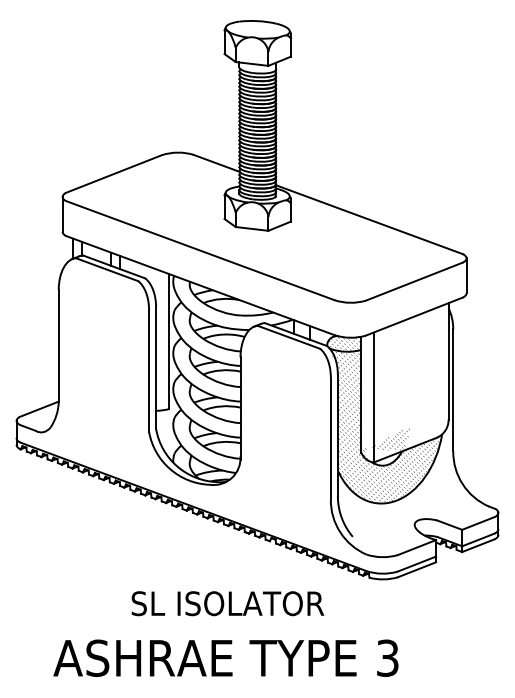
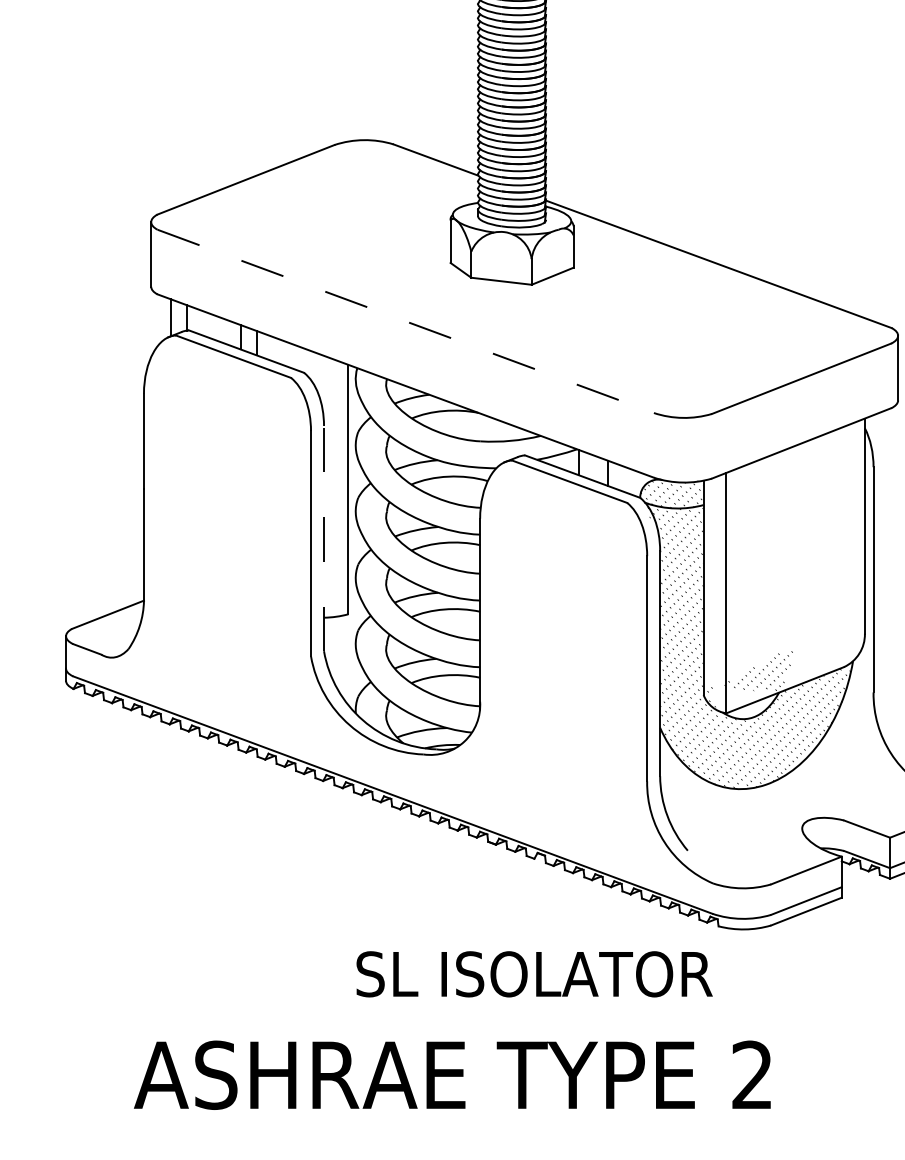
line: (200, 250) -> (406, 321), solid -> dashed
line: (156, 368) -> (324, 539), solid -> dashed
text: (227, 603) -> (533, 973), moved
text: (387, 657) -> (751, 1073), 3 -> 2

